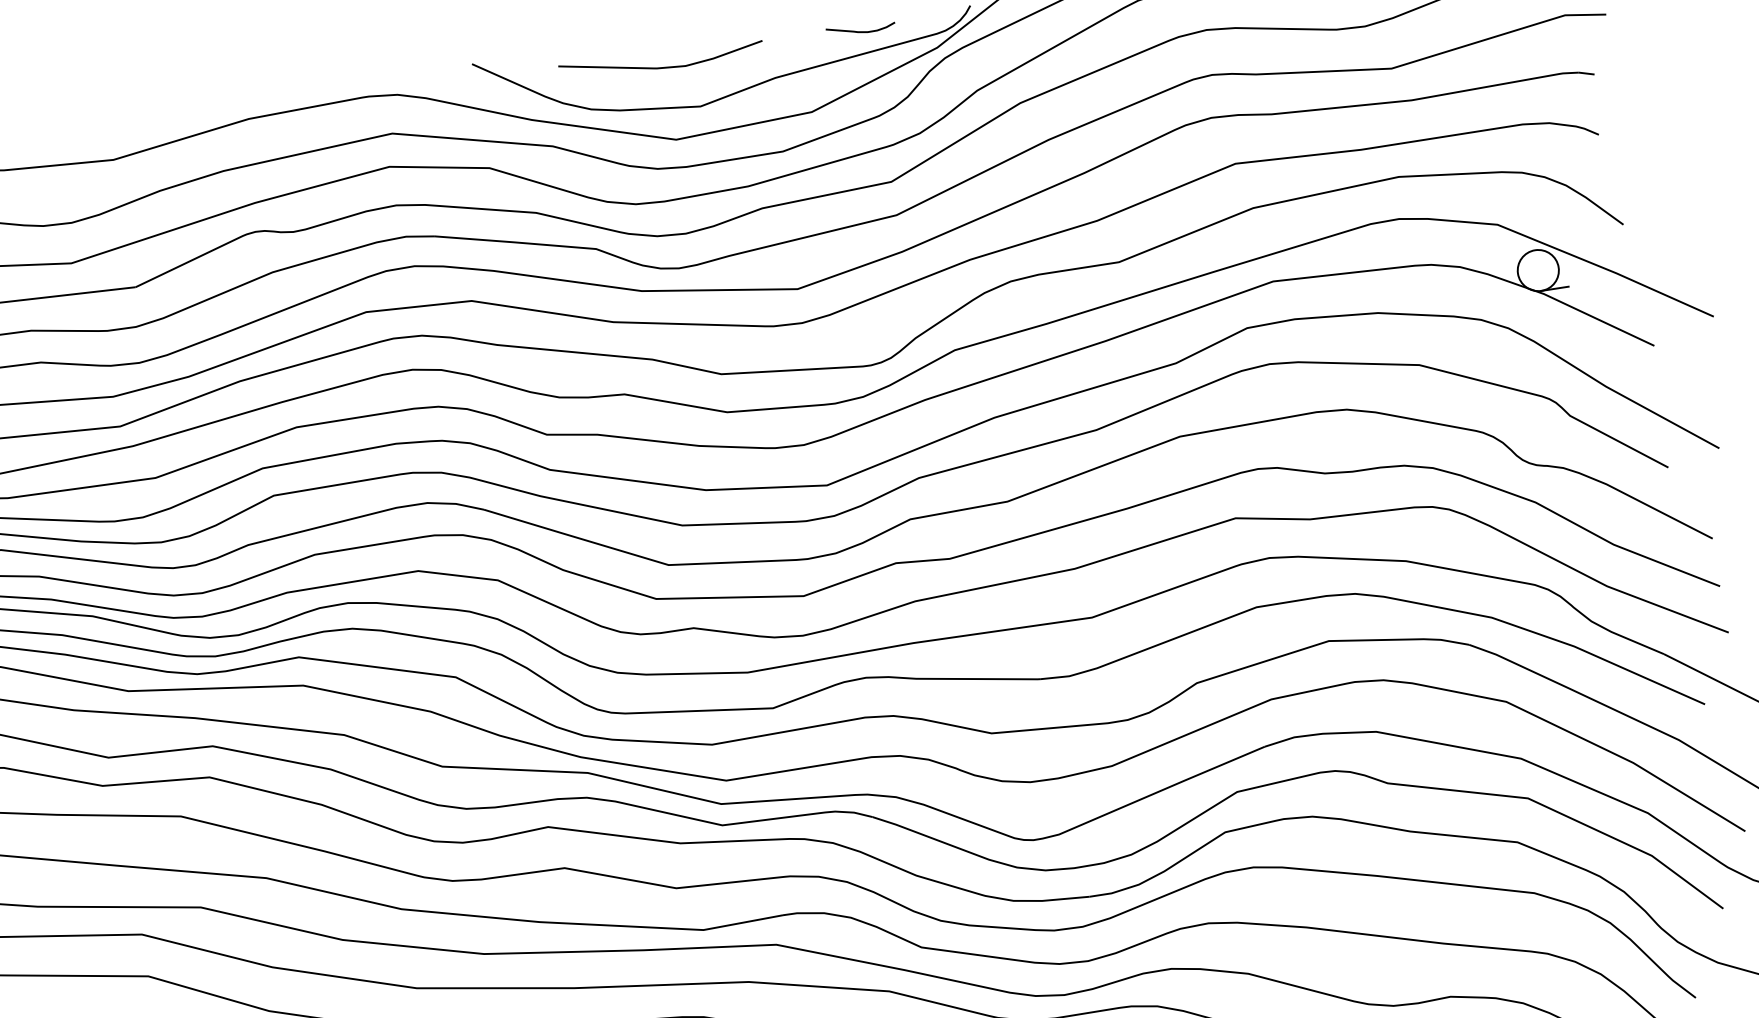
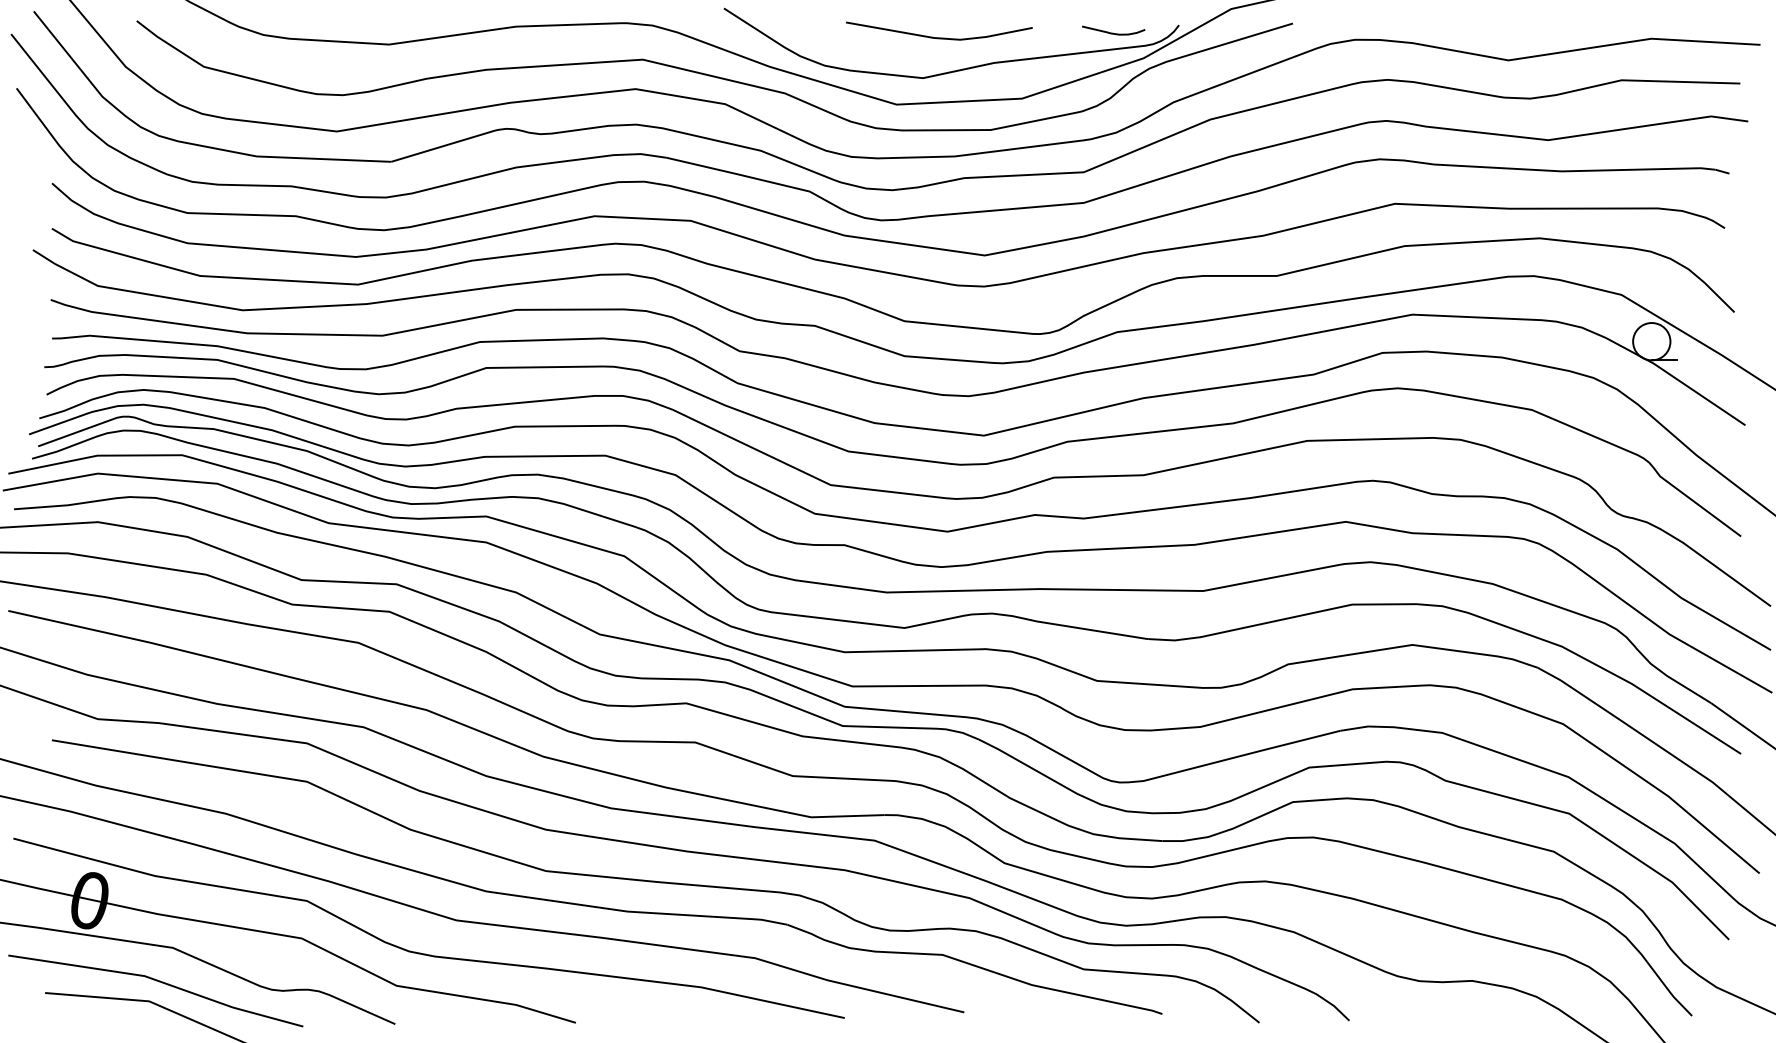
curve: (860, 30) -> (1113, 32), moved
curve: (662, 67) -> (939, 37), moved

